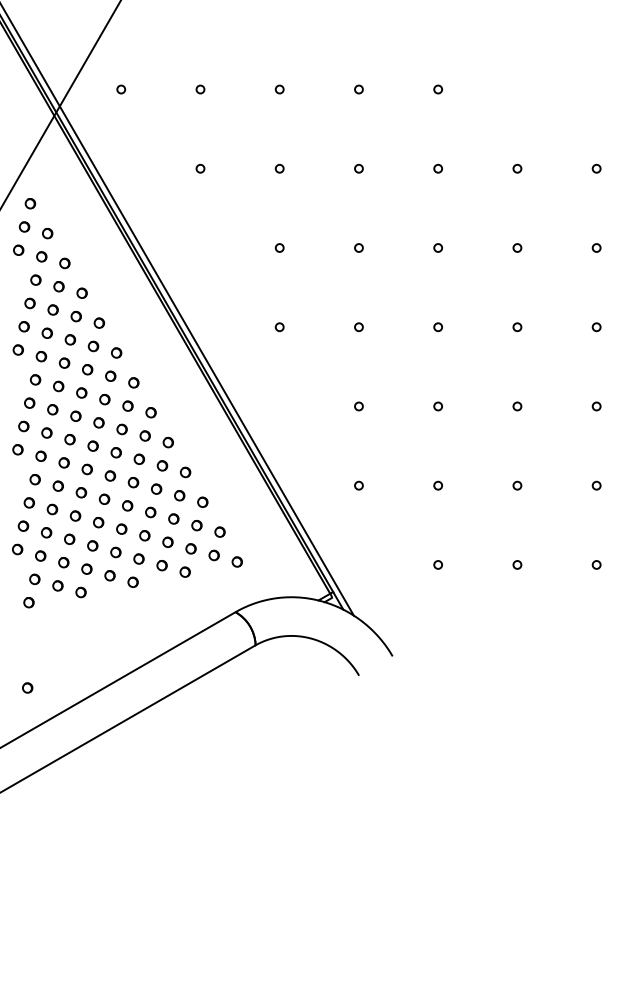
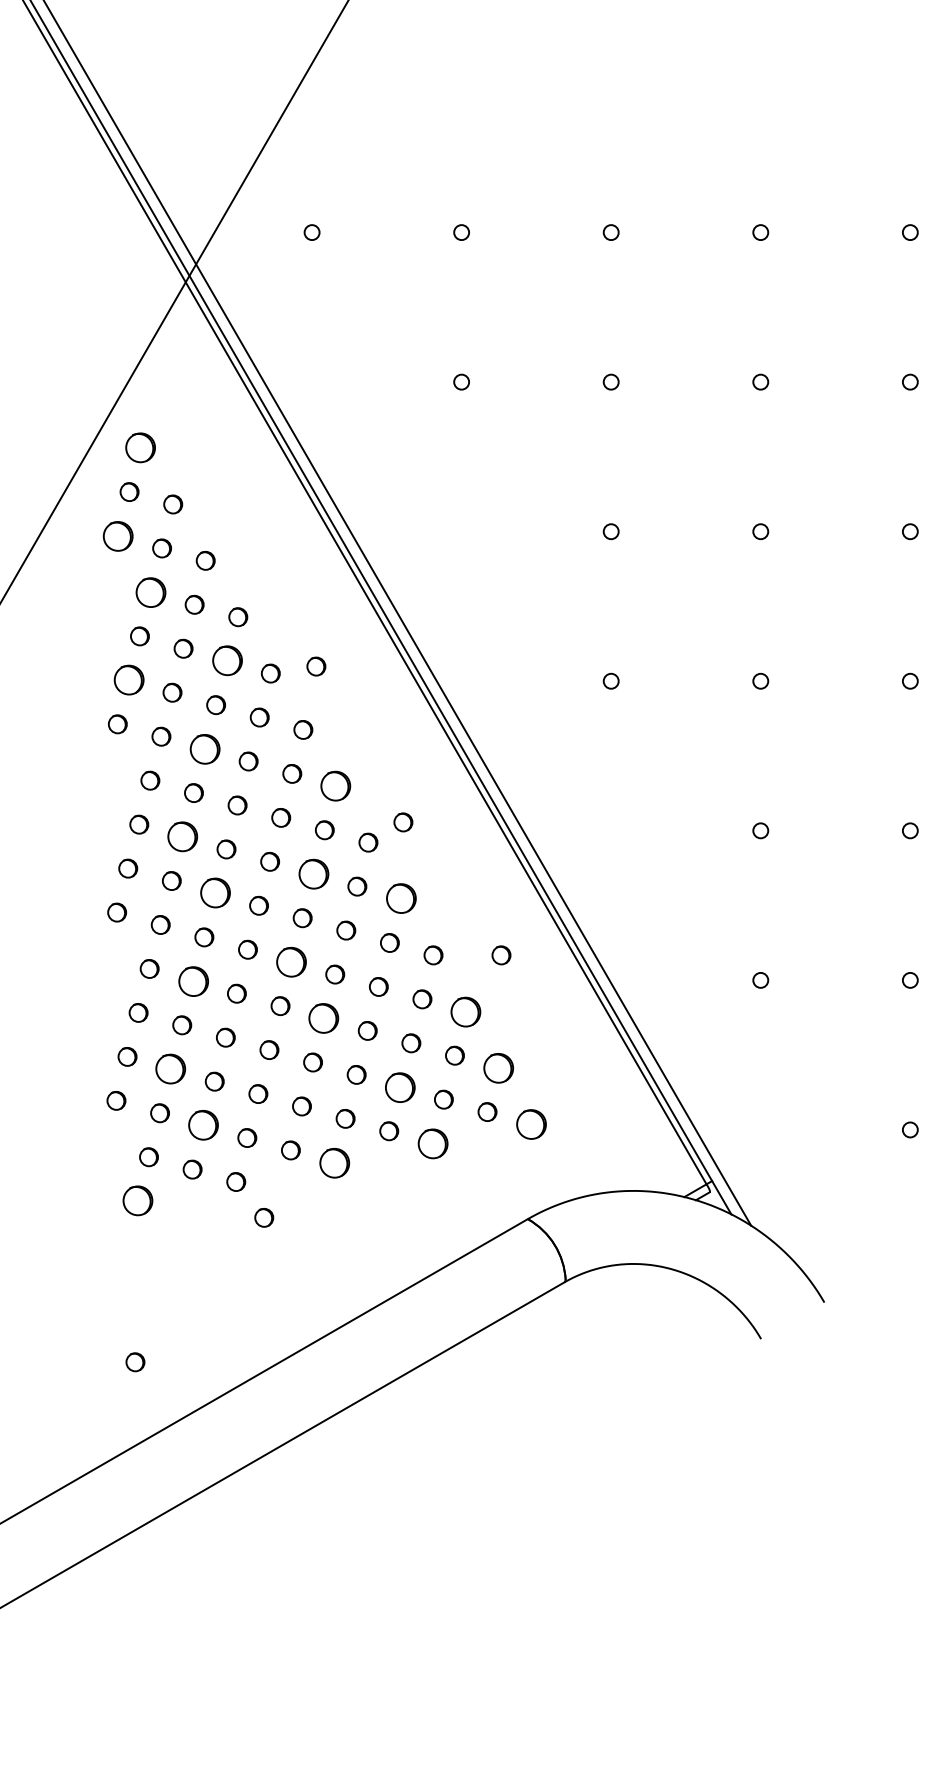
part: (30, 203) -> (140, 447), size x1.6
part: (18, 249) -> (118, 534), size x1.6
part: (35, 279) -> (150, 591), size x1.6
circle: (75, 316) -> (225, 660), size x1.6
part: (123, 319) -> (316, 666), added
circle: (23, 326) -> (127, 679), size x1.6
part: (64, 362) -> (204, 747), size x1.6
part: (133, 382) -> (335, 785), size x1.6
part: (169, 401) -> (403, 821), added
part: (52, 409) -> (182, 836), size x1.6
part: (121, 429) -> (312, 874), size x1.6
circle: (69, 439) -> (214, 893), size x1.6
part: (167, 442) -> (399, 898), size x1.6
part: (221, 472) -> (501, 955), added
part: (110, 475) -> (291, 961), size x1.6
circle: (57, 485) -> (191, 979), size x1.6
part: (202, 501) -> (465, 1010), size x1.6
part: (127, 505) -> (323, 1017), size x1.6
part: (219, 531) -> (497, 1066), size x1.6
part: (46, 532) -> (170, 1068), size x1.6
part: (167, 541) -> (399, 1085), size x1.6
circle: (236, 561) -> (529, 1123), size x1.6
part: (63, 562) -> (203, 1125), size x1.6
part: (184, 571) -> (431, 1142), size x1.6
part: (132, 581) -> (333, 1161), size x1.6
circle: (28, 602) -> (136, 1200), size x1.6
part: (95, 611) -> (263, 1217), added

